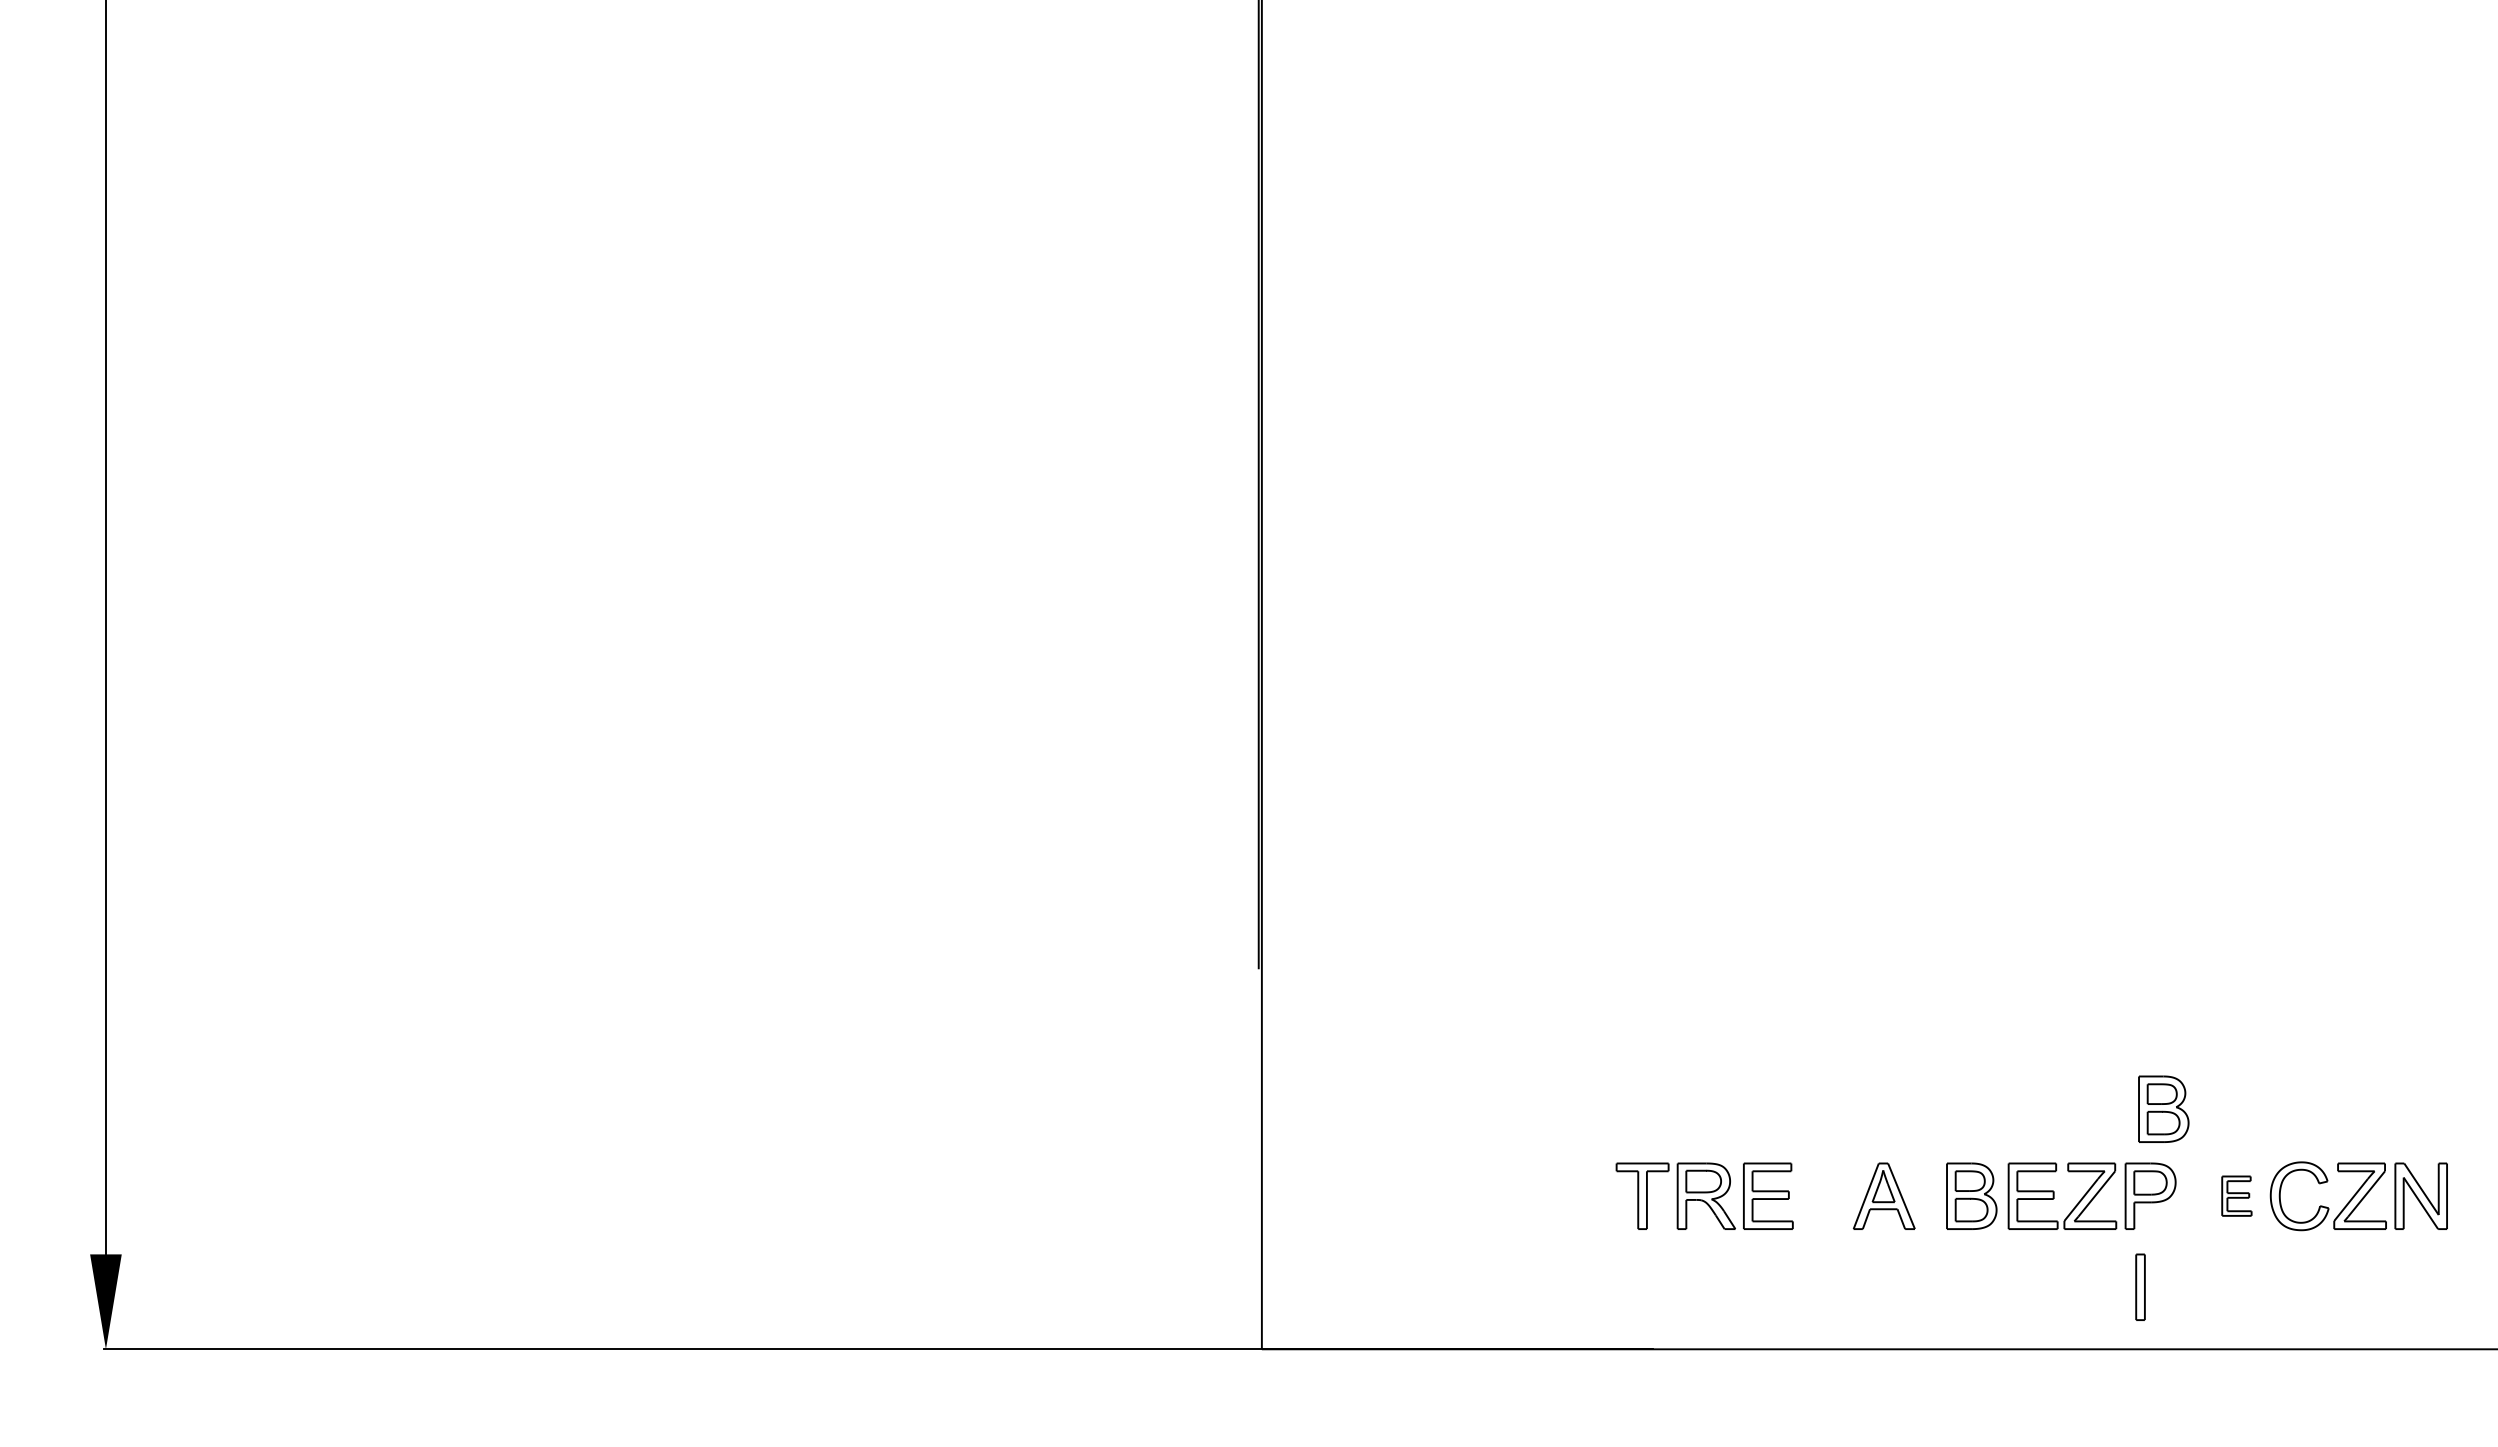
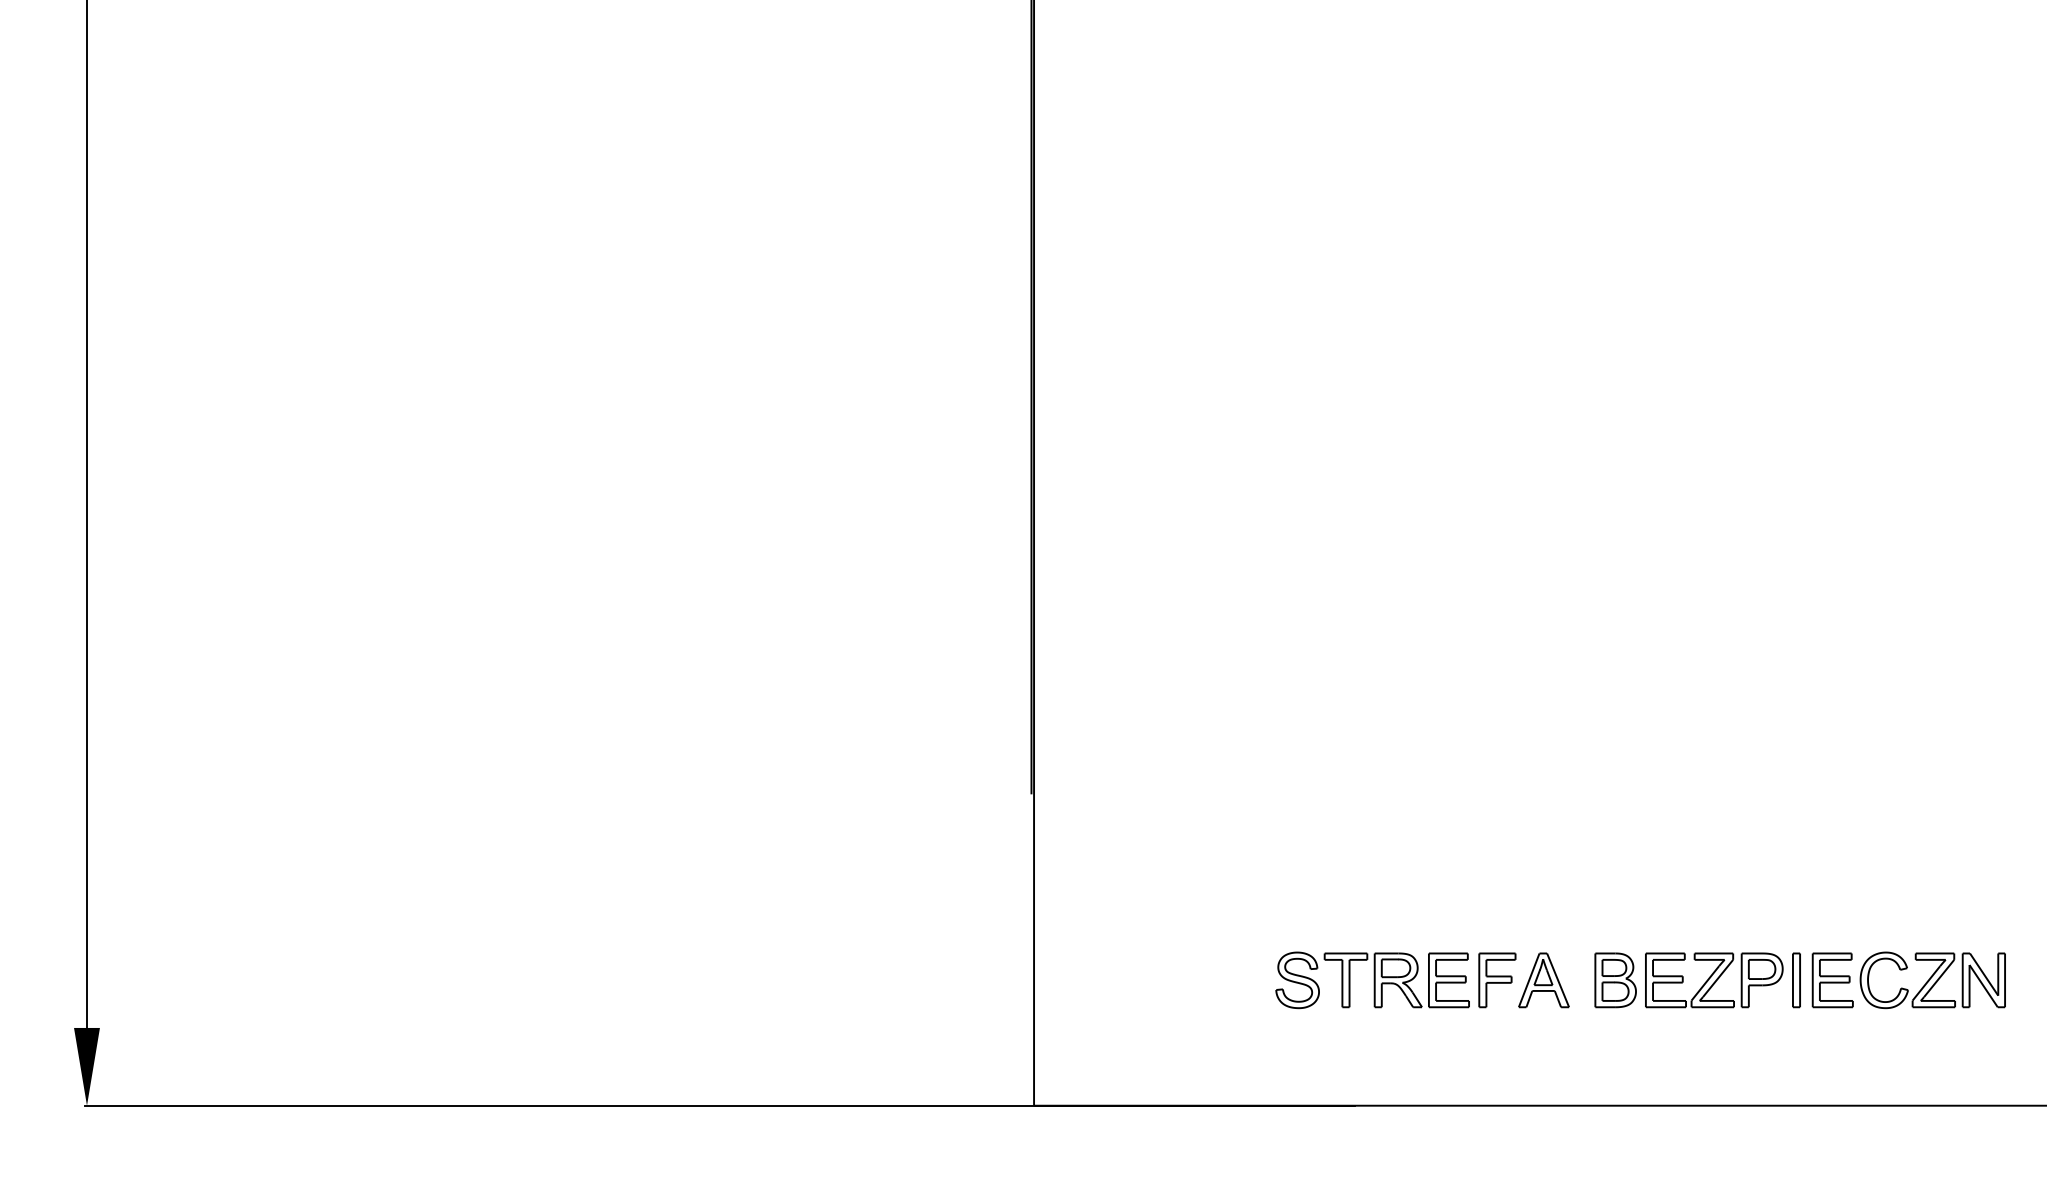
part: (2163, 1108) -> (1772, 908), removed
part: (1827, 1195) -> (1497, 979), added
part: (2236, 1195) -> (1832, 979), size x1.67
part: (1583, 1196) -> (1297, 980), added
part: (2140, 1286) -> (1796, 979), moved

